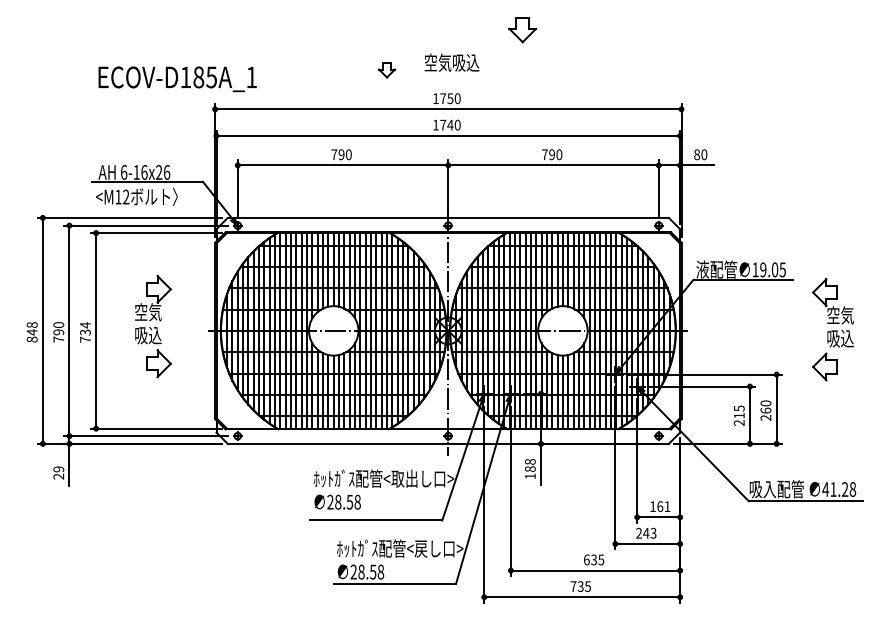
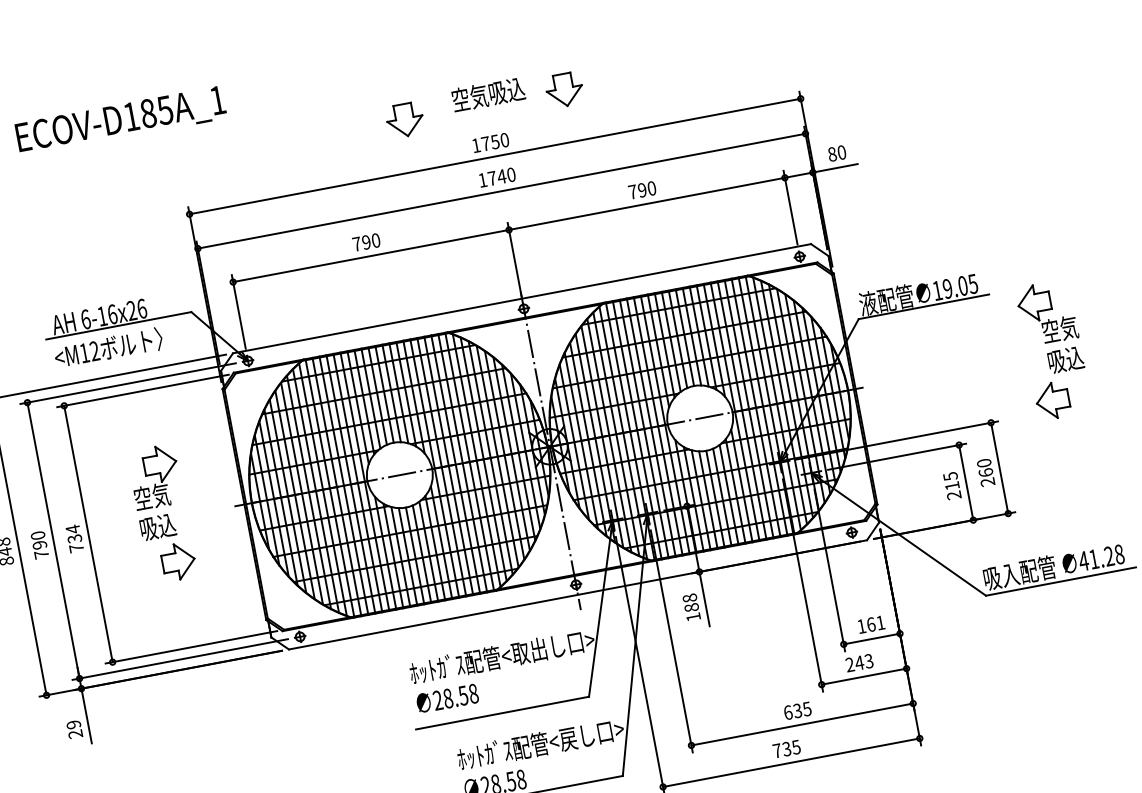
part: (522, 30) -> (564, 90), moved
part: (386, 70) -> (404, 120), size x1.67
text: (177, 79) -> (120, 121), moved

